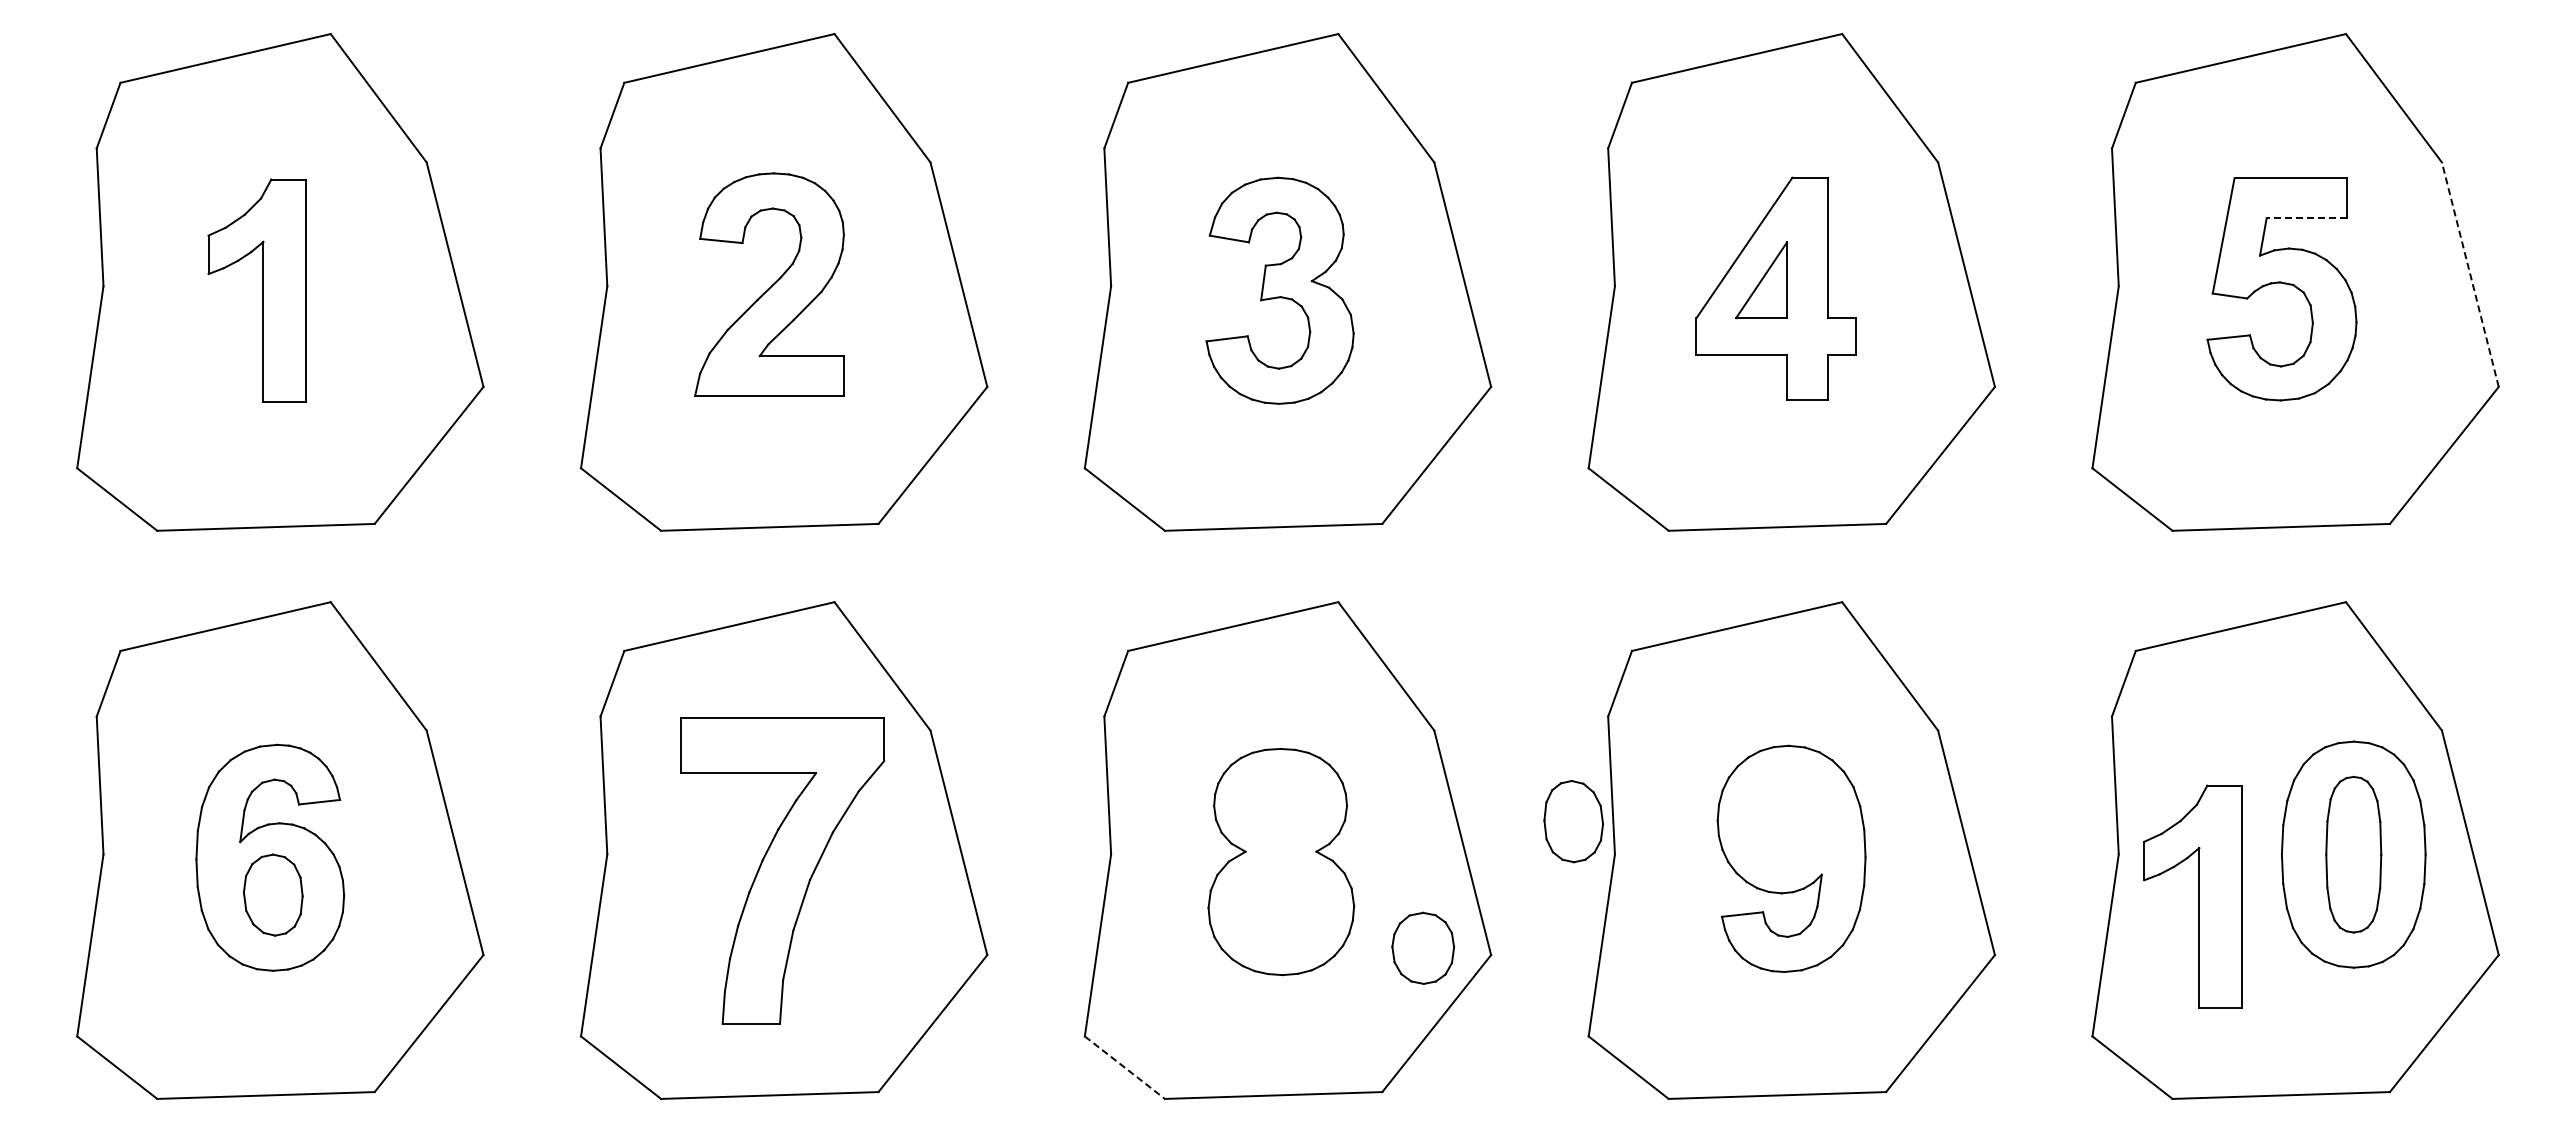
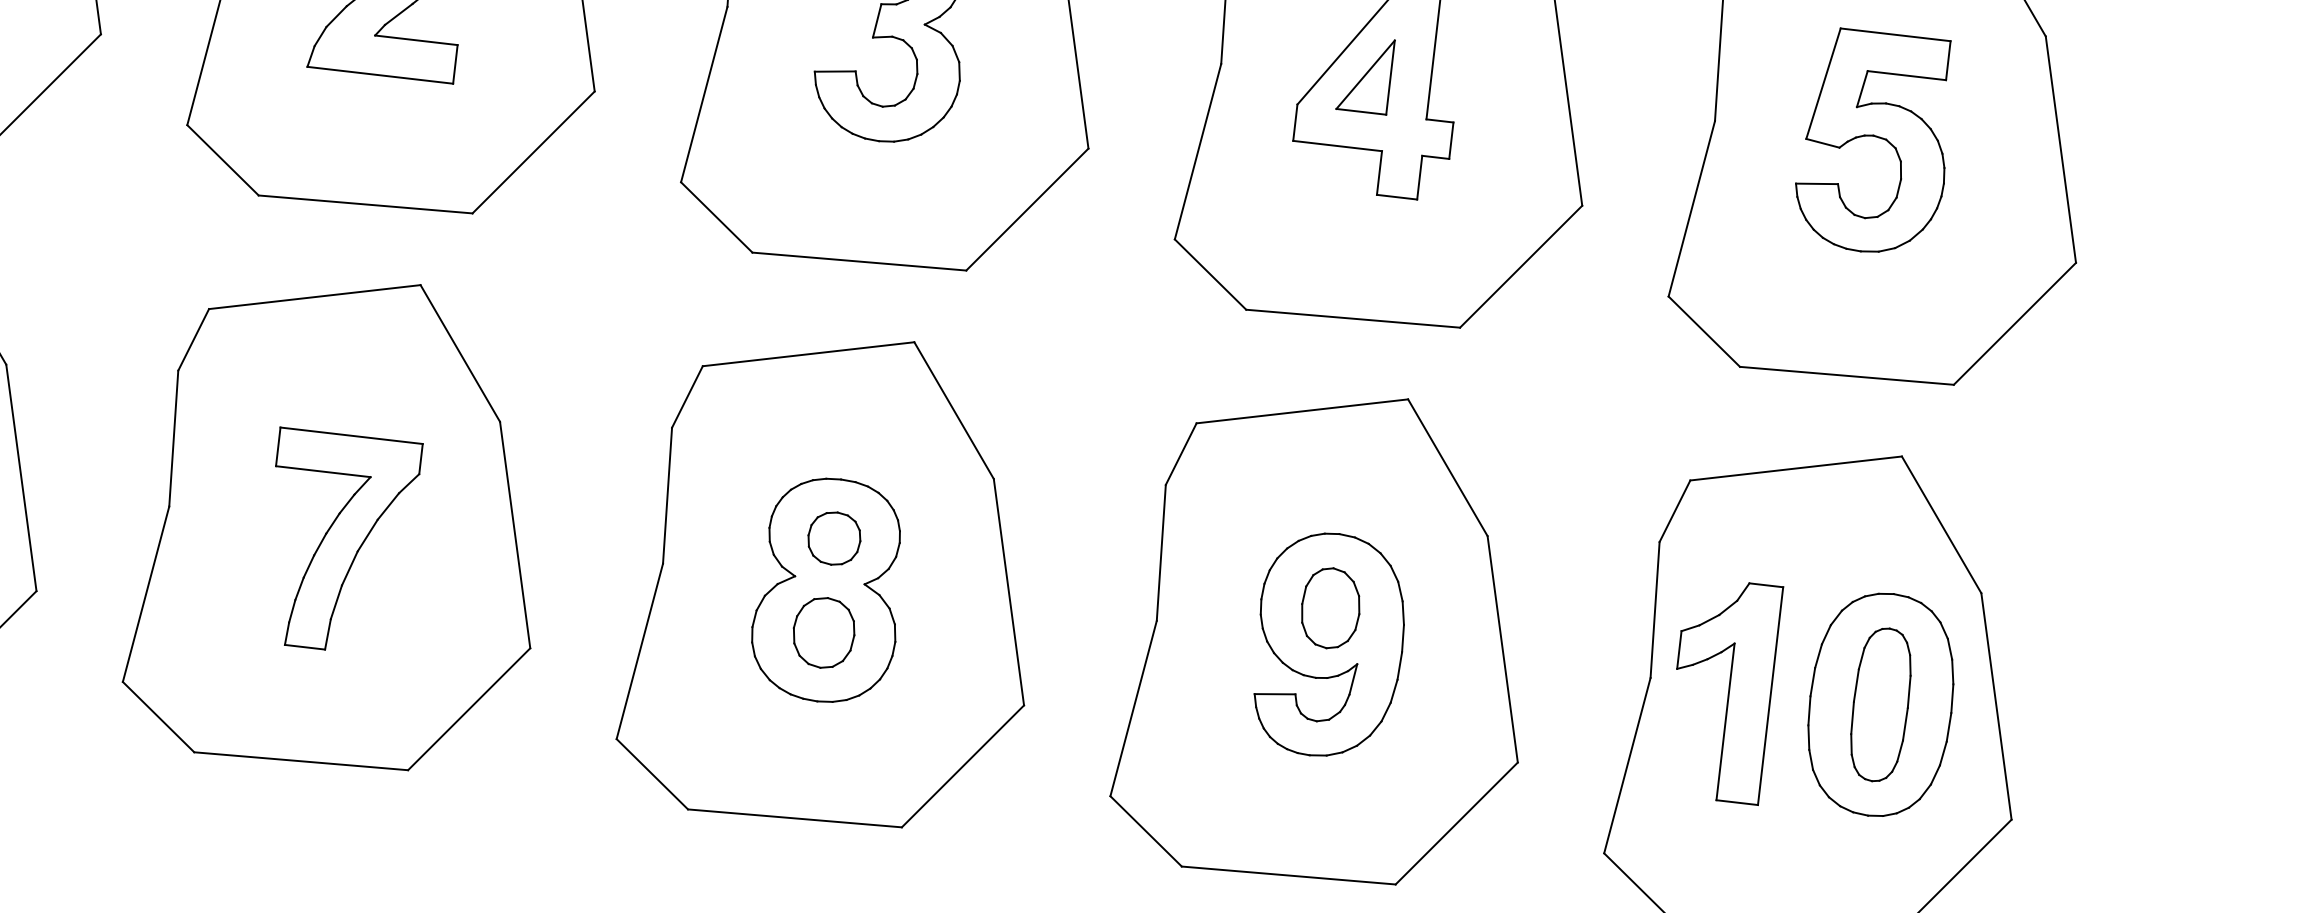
line: (2306, 218) -> (1906, 75), dashed -> solid
line: (2470, 274) -> (2061, 149), dashed -> solid
part: (1280, 808) -> (834, 537), added
part: (1573, 821) -> (1330, 608), moved
part: (782, 871) -> (339, 543), size x0.71
part: (2192, 896) -> (1722, 690), moved
part: (1423, 947) -> (824, 632), moved
line: (1124, 1067) -> (651, 774), dashed -> solid

